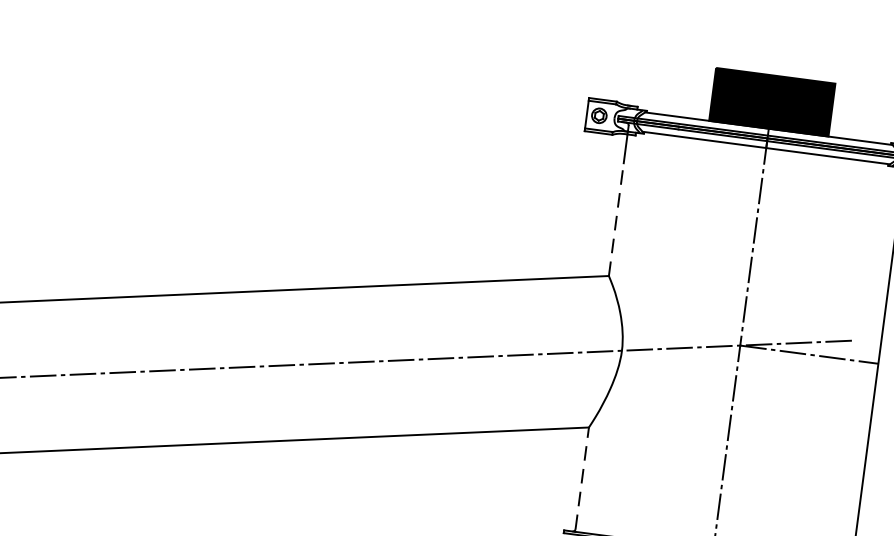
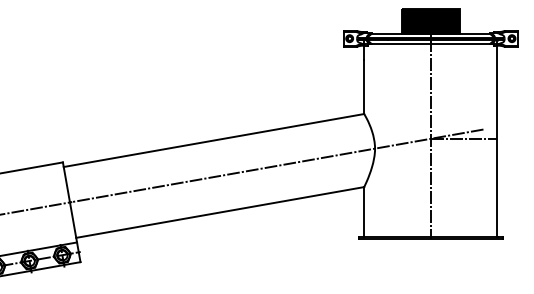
line: (617, 219) -> (364, 86), dashed -> solid
line: (582, 478) -> (364, 211), dashed -> solid

